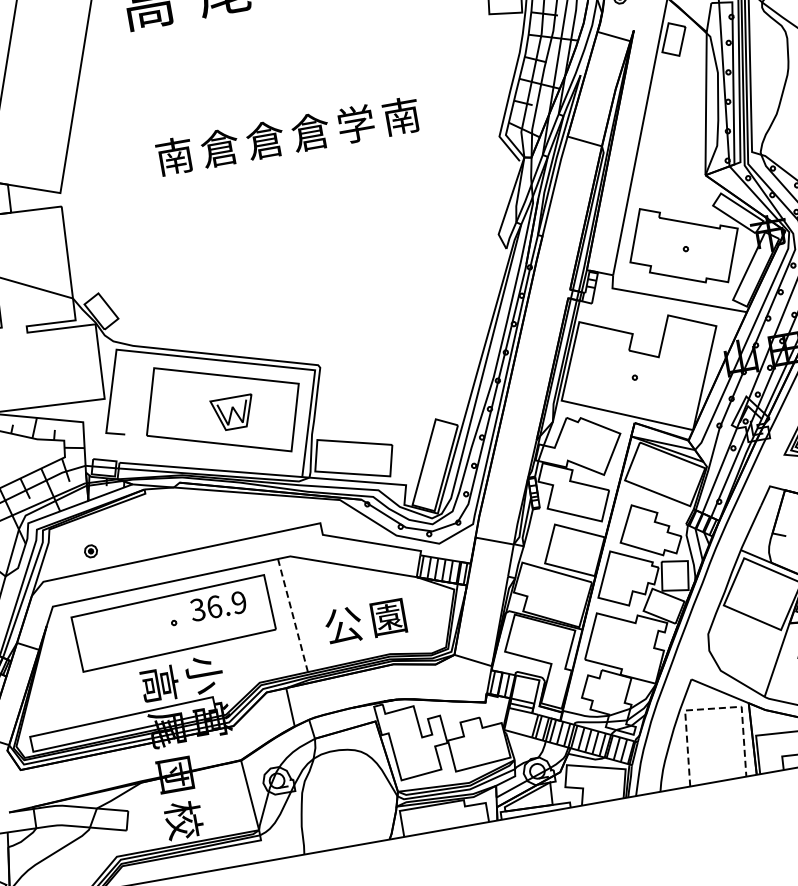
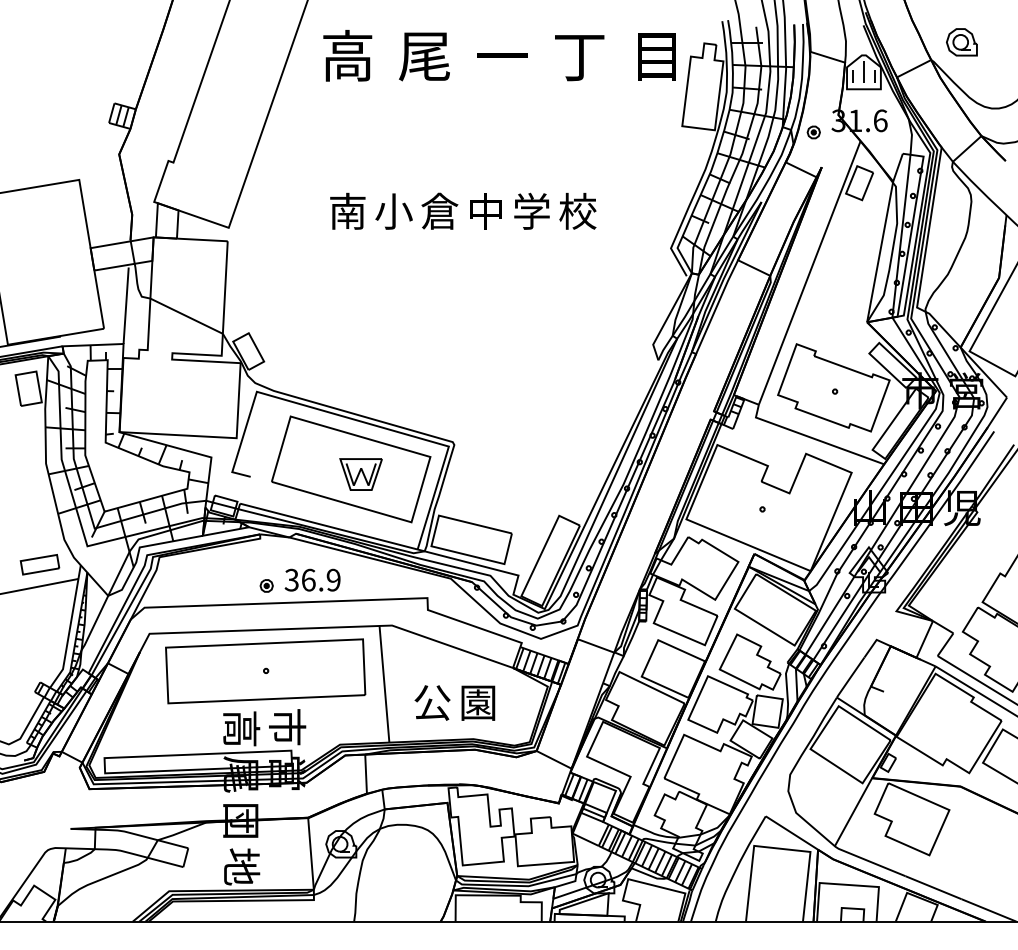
text: (400, 115) -> (577, 210), 南 -> 校
text: (310, 131) -> (485, 210), 倉 -> 中
text: (219, 147) -> (393, 210), 倉 -> 小
part: (90, 550) -> (266, 585), moved
text: (218, 605) -> (312, 579), moved
line: (293, 615) -> (384, 684), dashed -> solid
text: (205, 674) -> (287, 727), 小 -> 市
line: (710, 708) -> (779, 848), dashed -> solid
text: (183, 819) -> (241, 866), 校 -> 地

